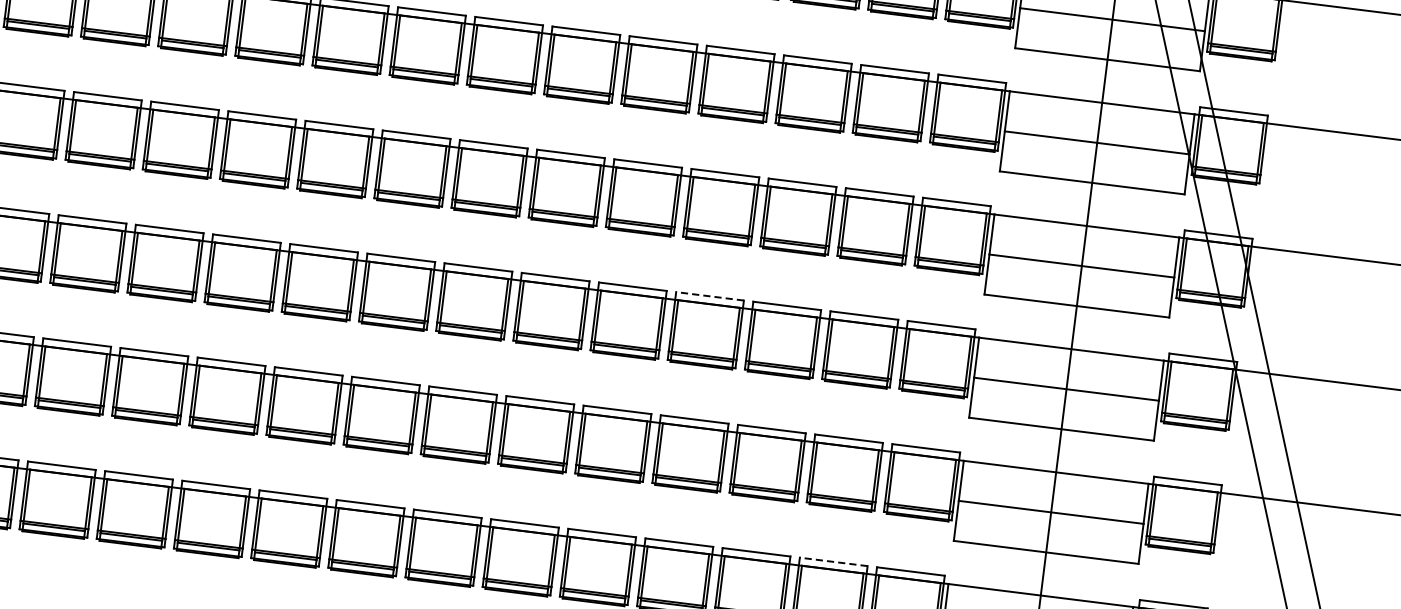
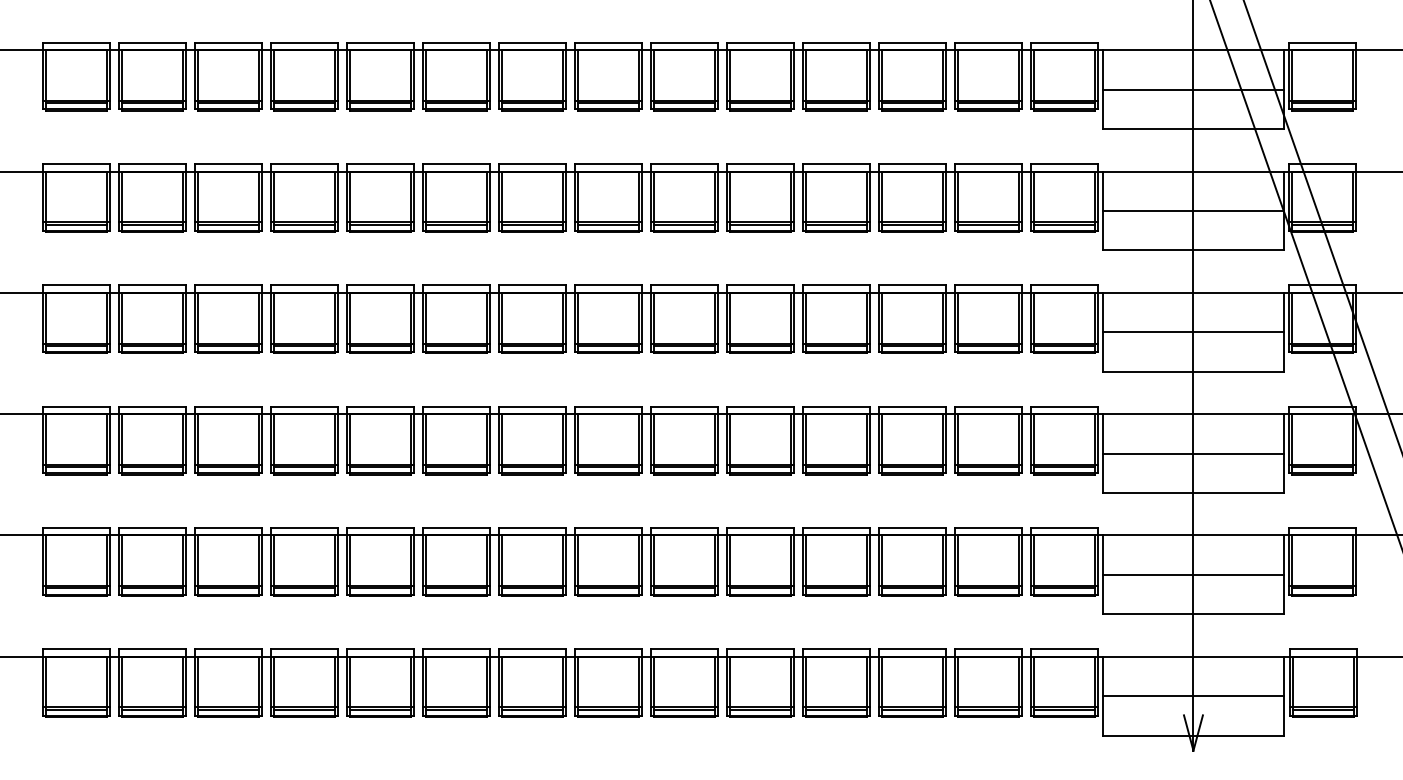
line: (709, 296) -> (836, 406), dashed -> solid
line: (833, 562) -> (988, 649), dashed -> solid

